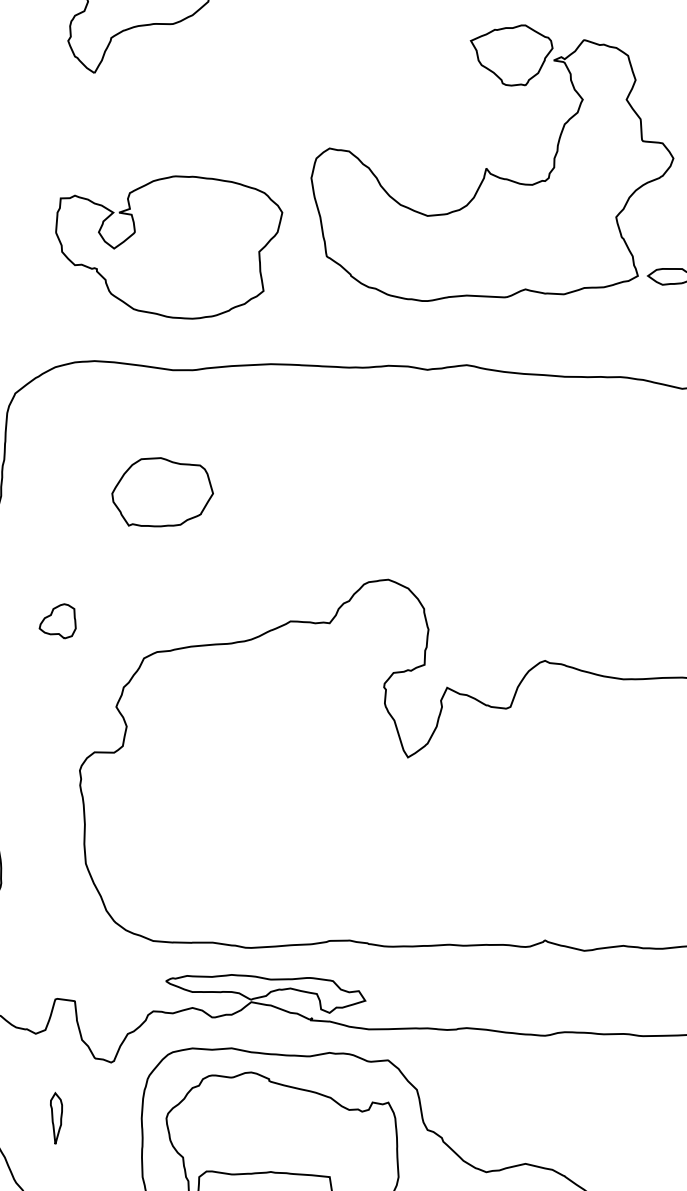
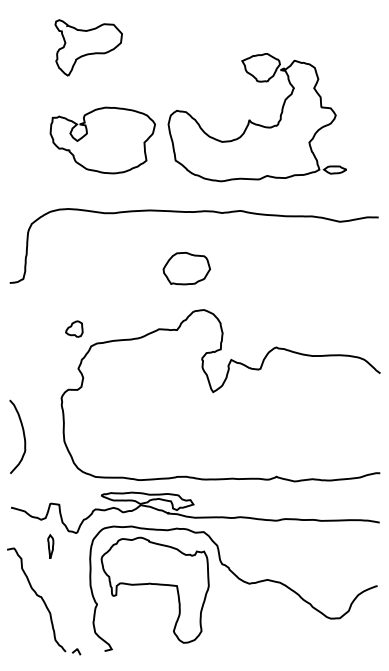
part: (168, 247) -> (102, 140), moved
part: (161, 492) -> (186, 268), moved
part: (58, 619) -> (74, 328), moved
part: (55, 1117) -> (50, 546), moved

